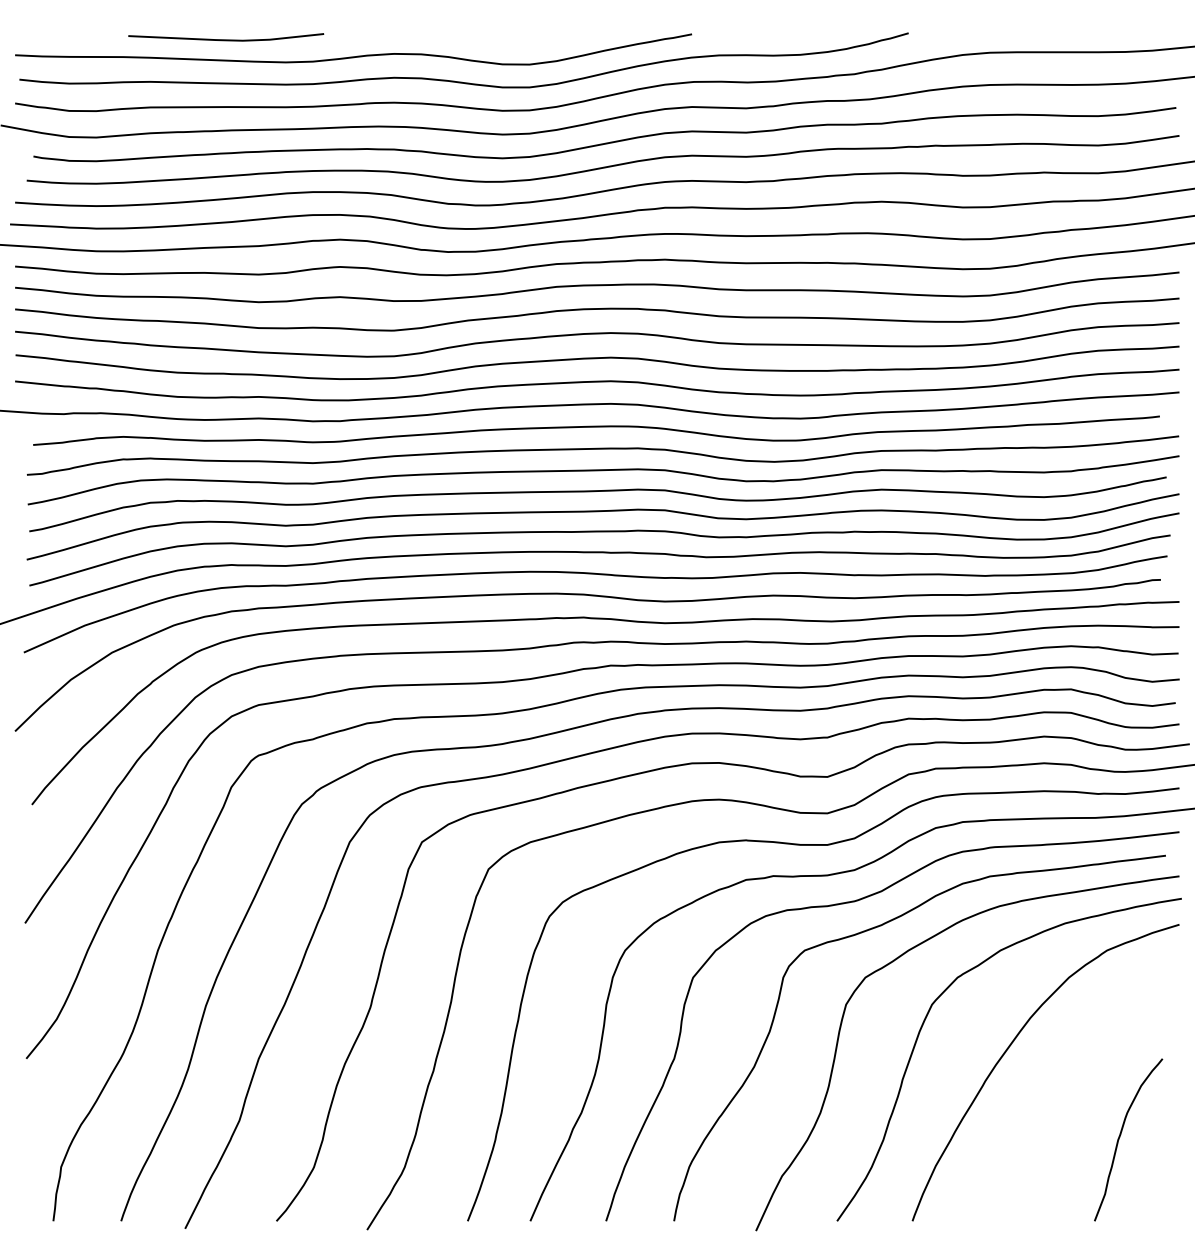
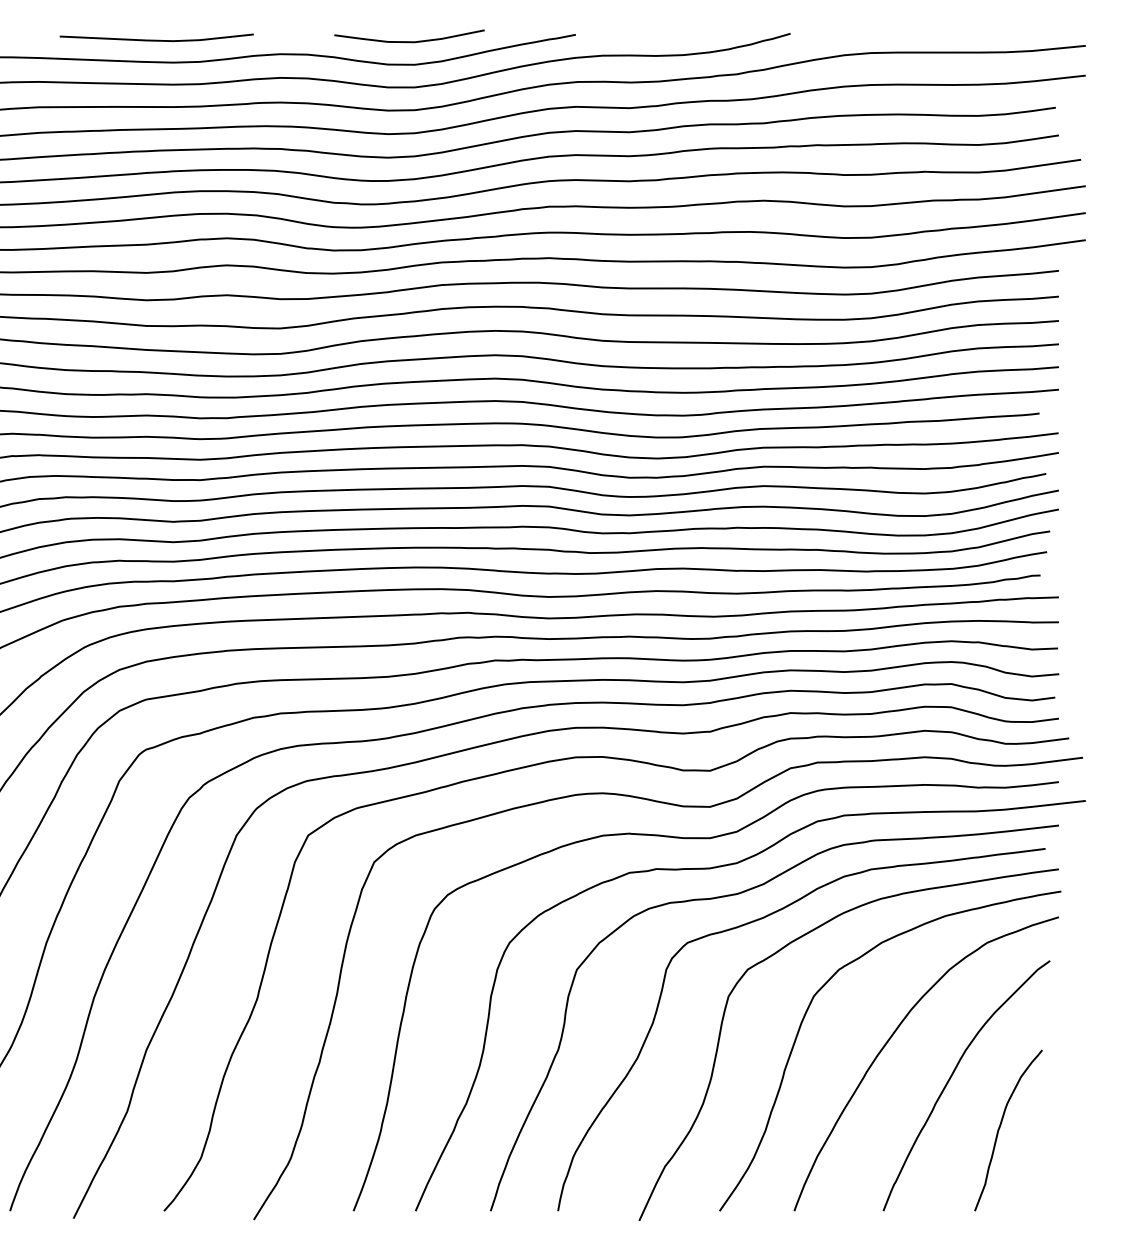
line: (226, 39) -> (157, 39), moved
curve: (524, 40) -> (409, 40), added
curve: (1071, 1086) -> (951, 1077), added

